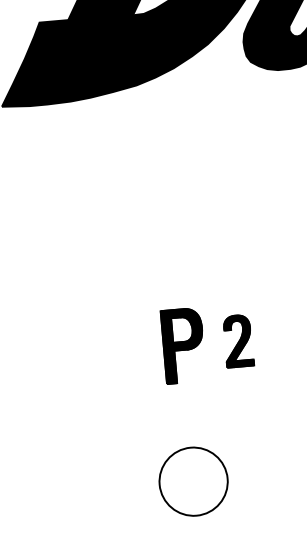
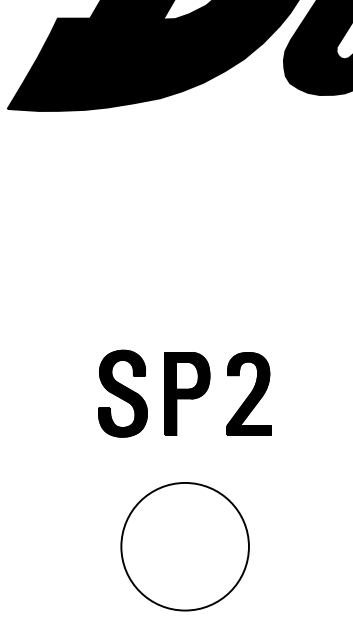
part: (237, 340) -> (248, 393), size x1.43
part: (126, 350) -> (122, 393), added
circle: (193, 481) -> (184, 546), size x1.67

